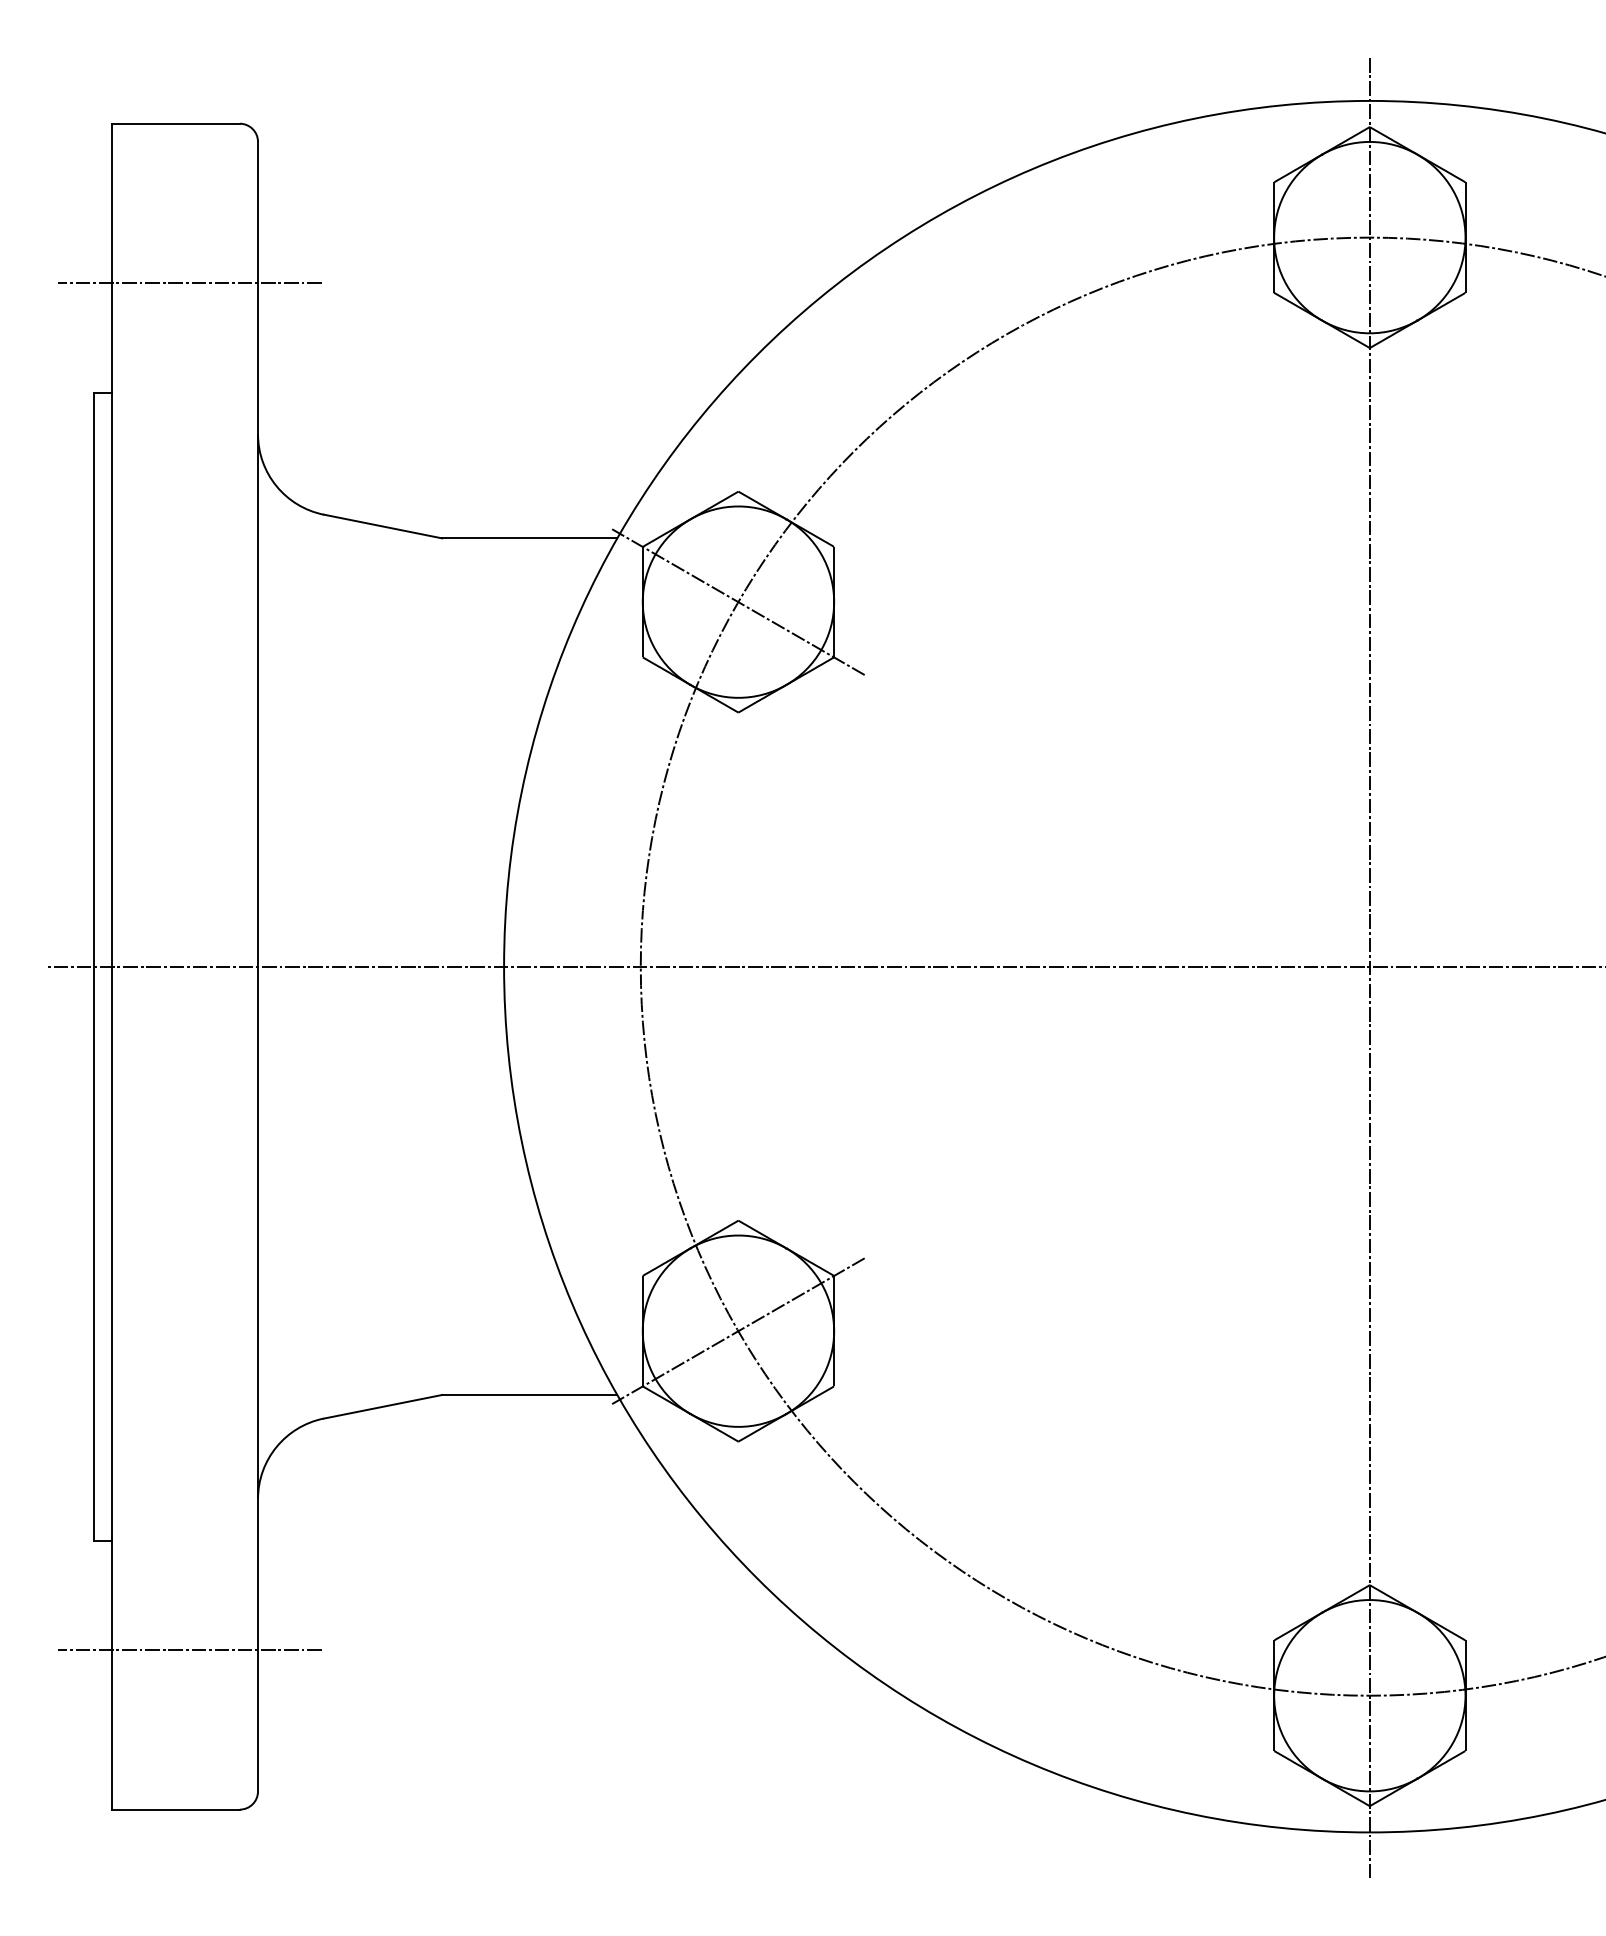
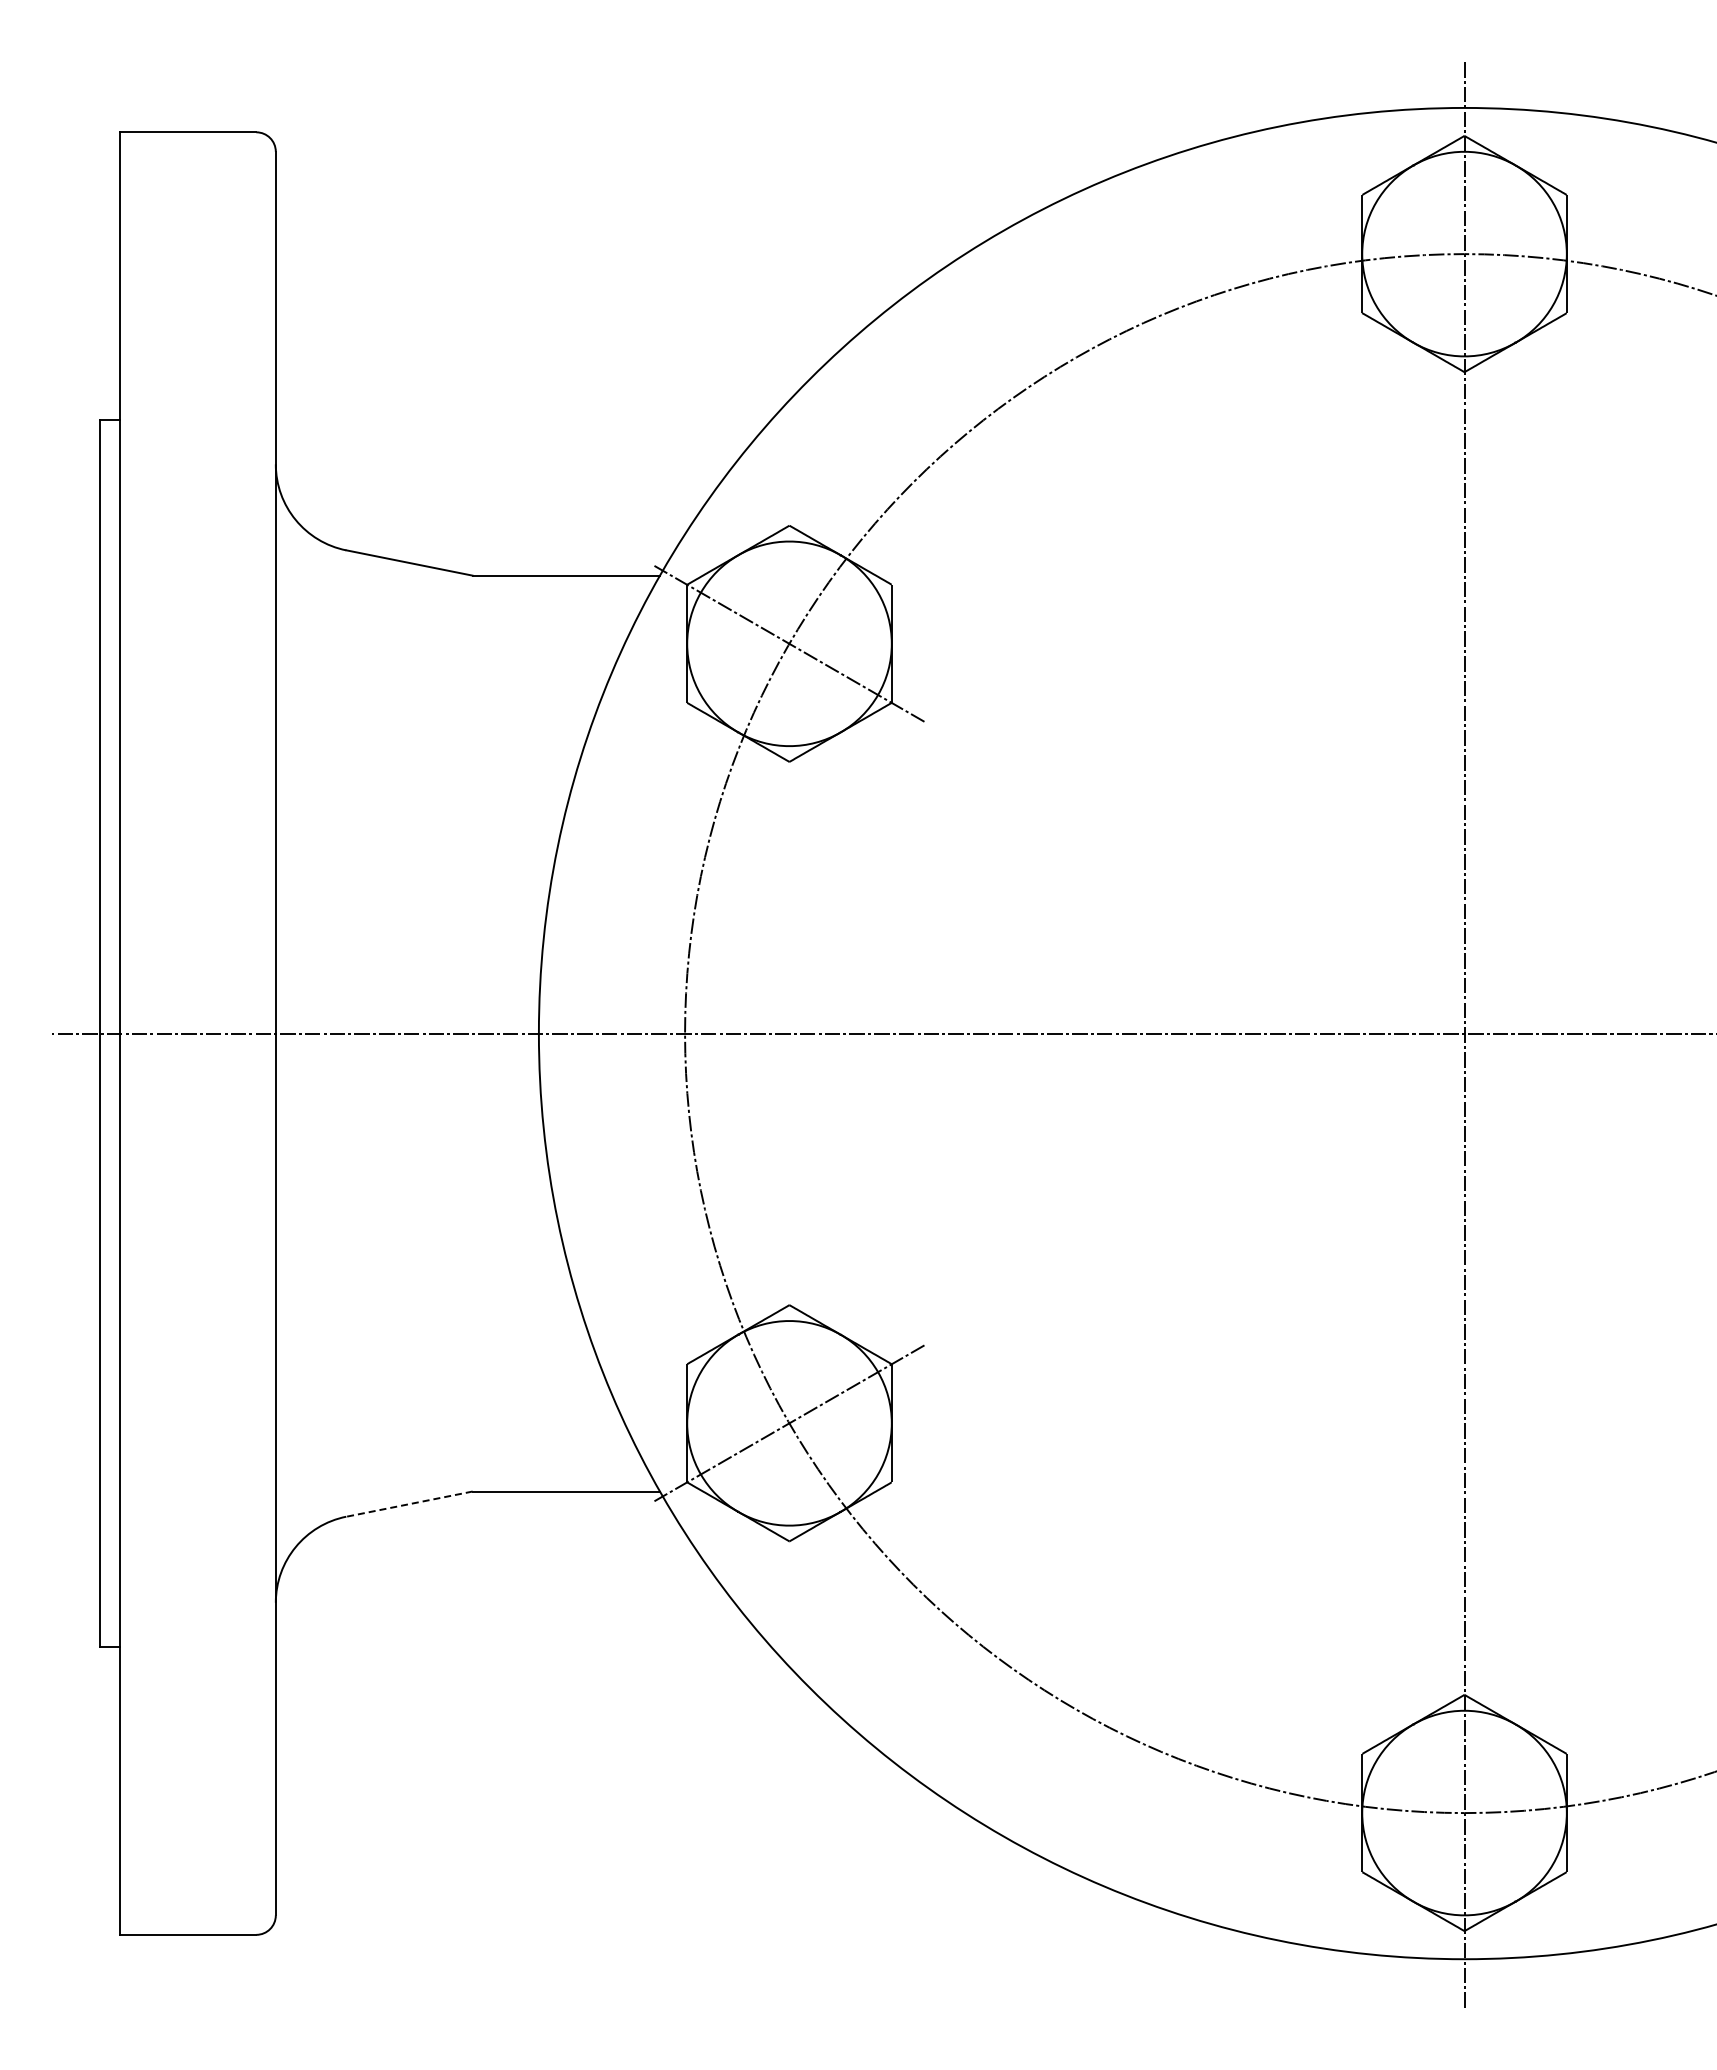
line: (189, 282) -> (202, 302), removed
line: (382, 1407) -> (408, 1504), solid -> dashed
line: (189, 1650) -> (202, 1764), removed

